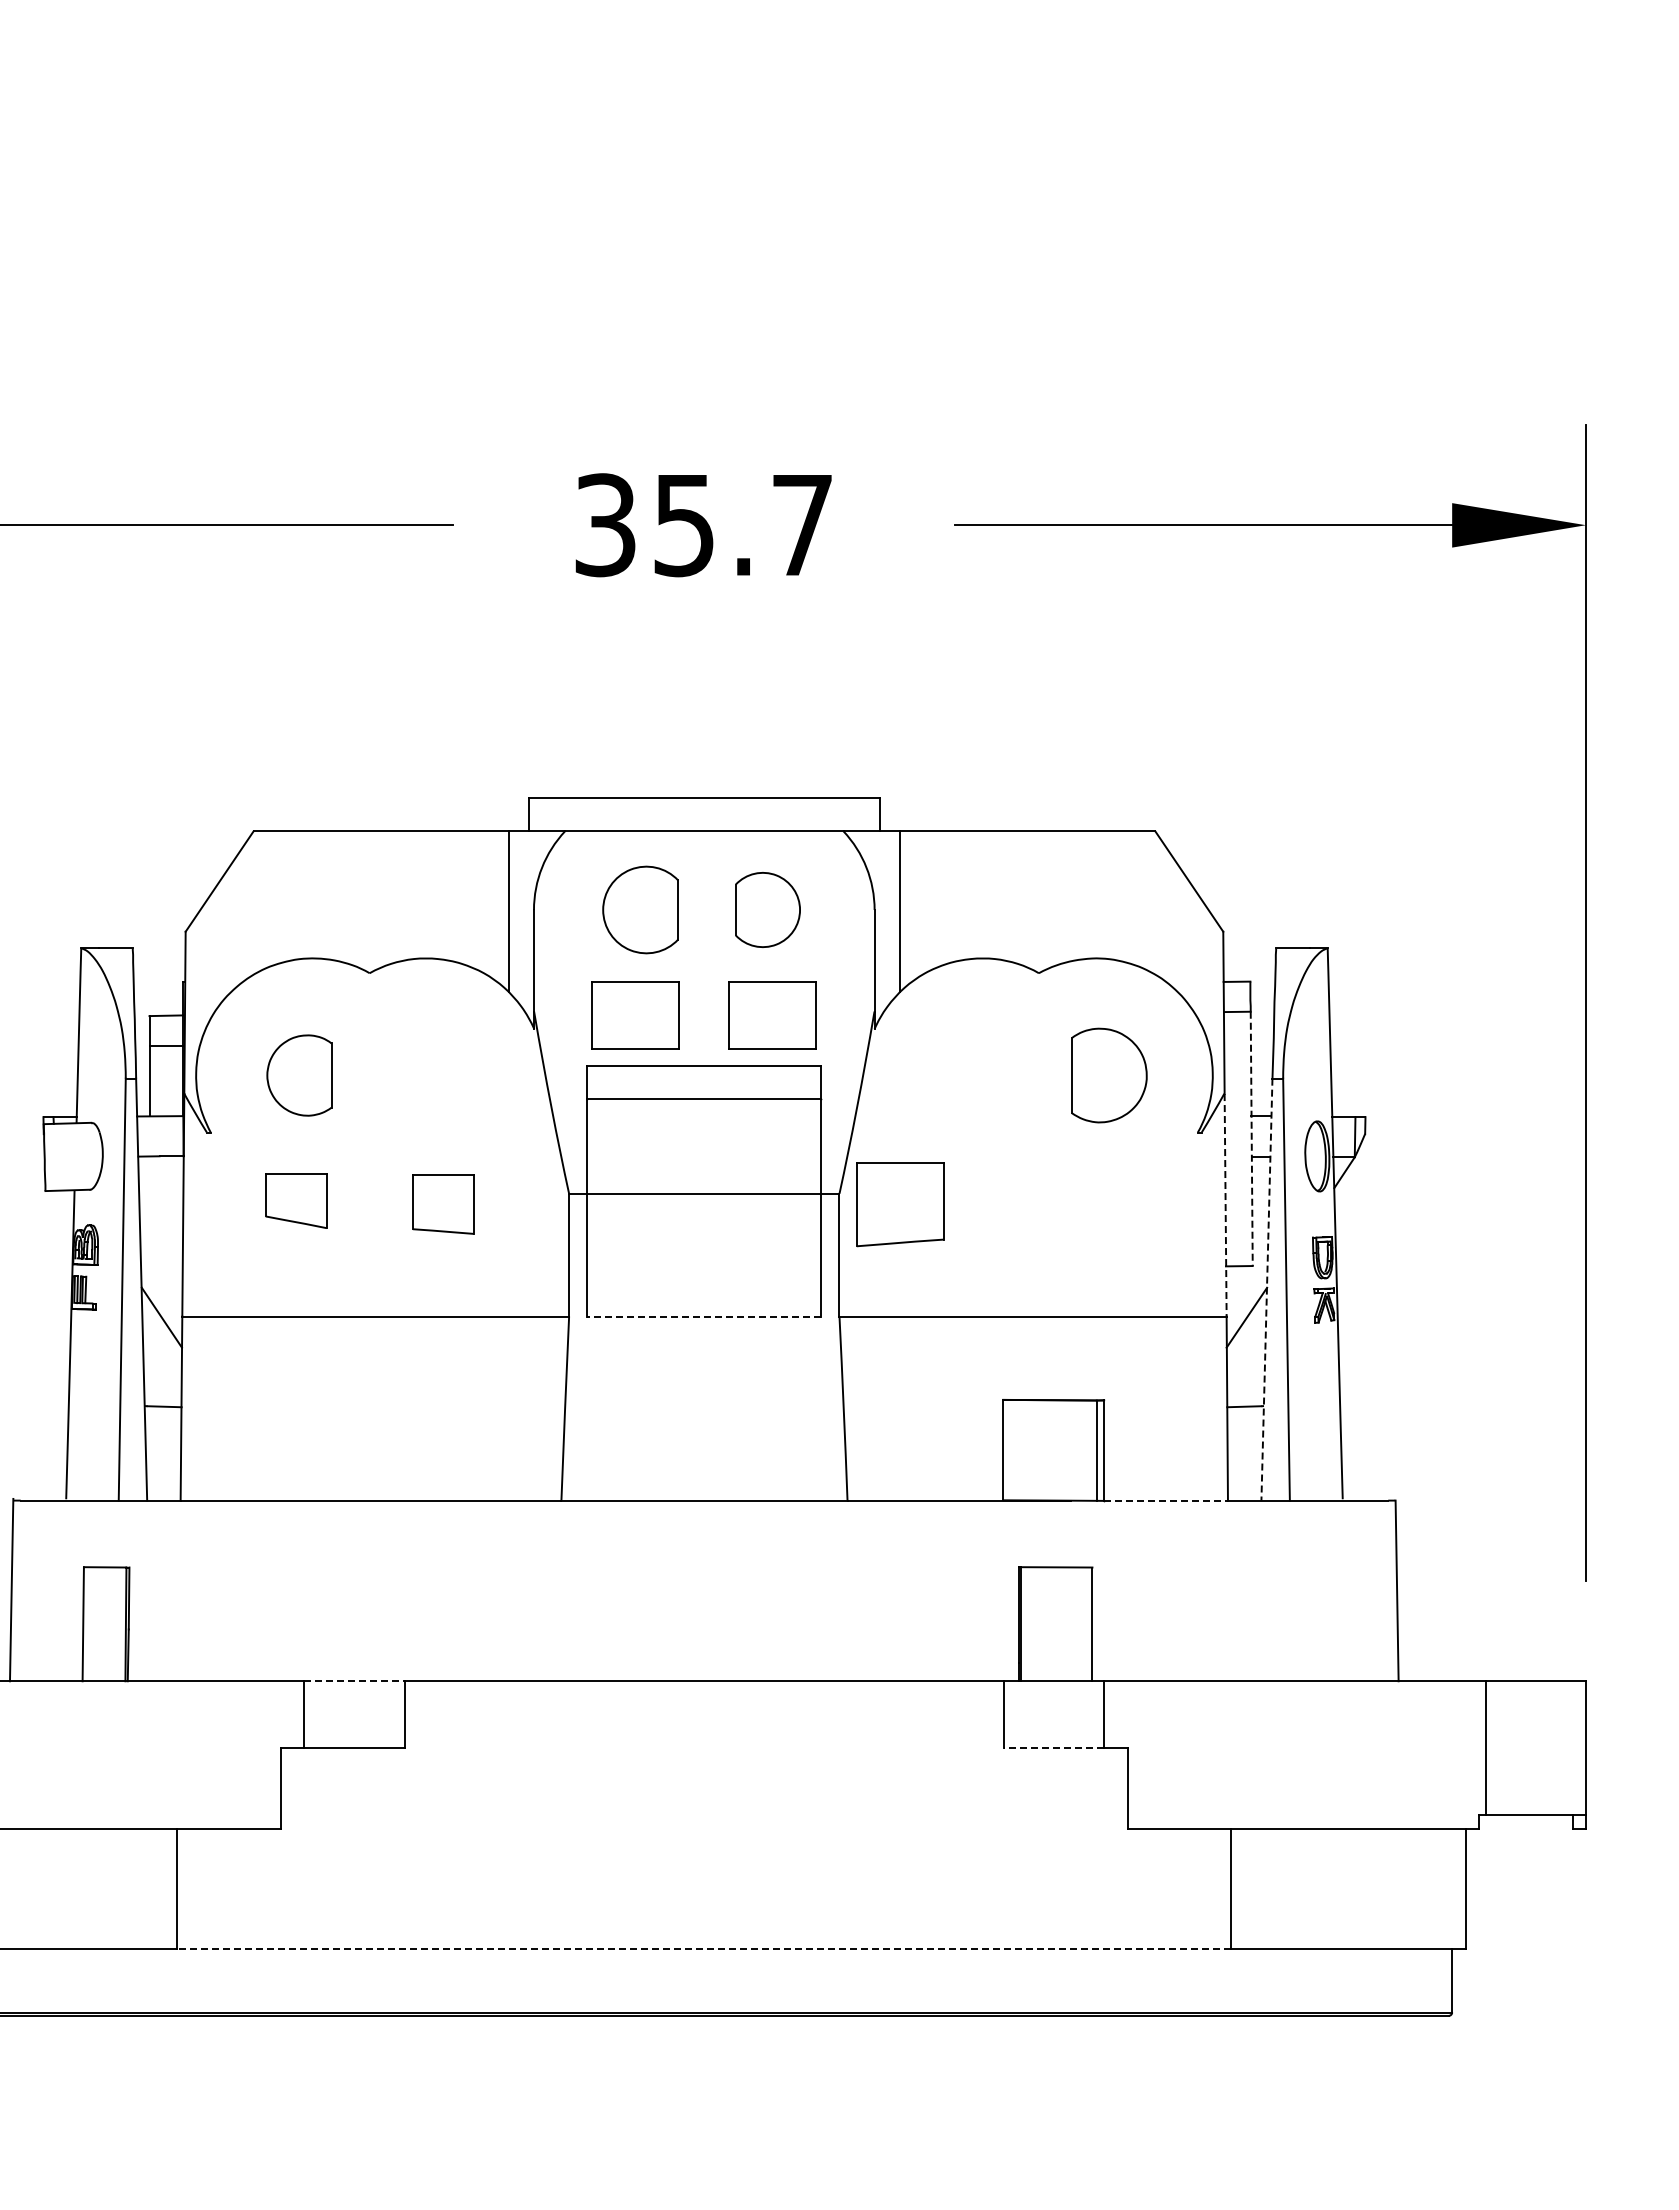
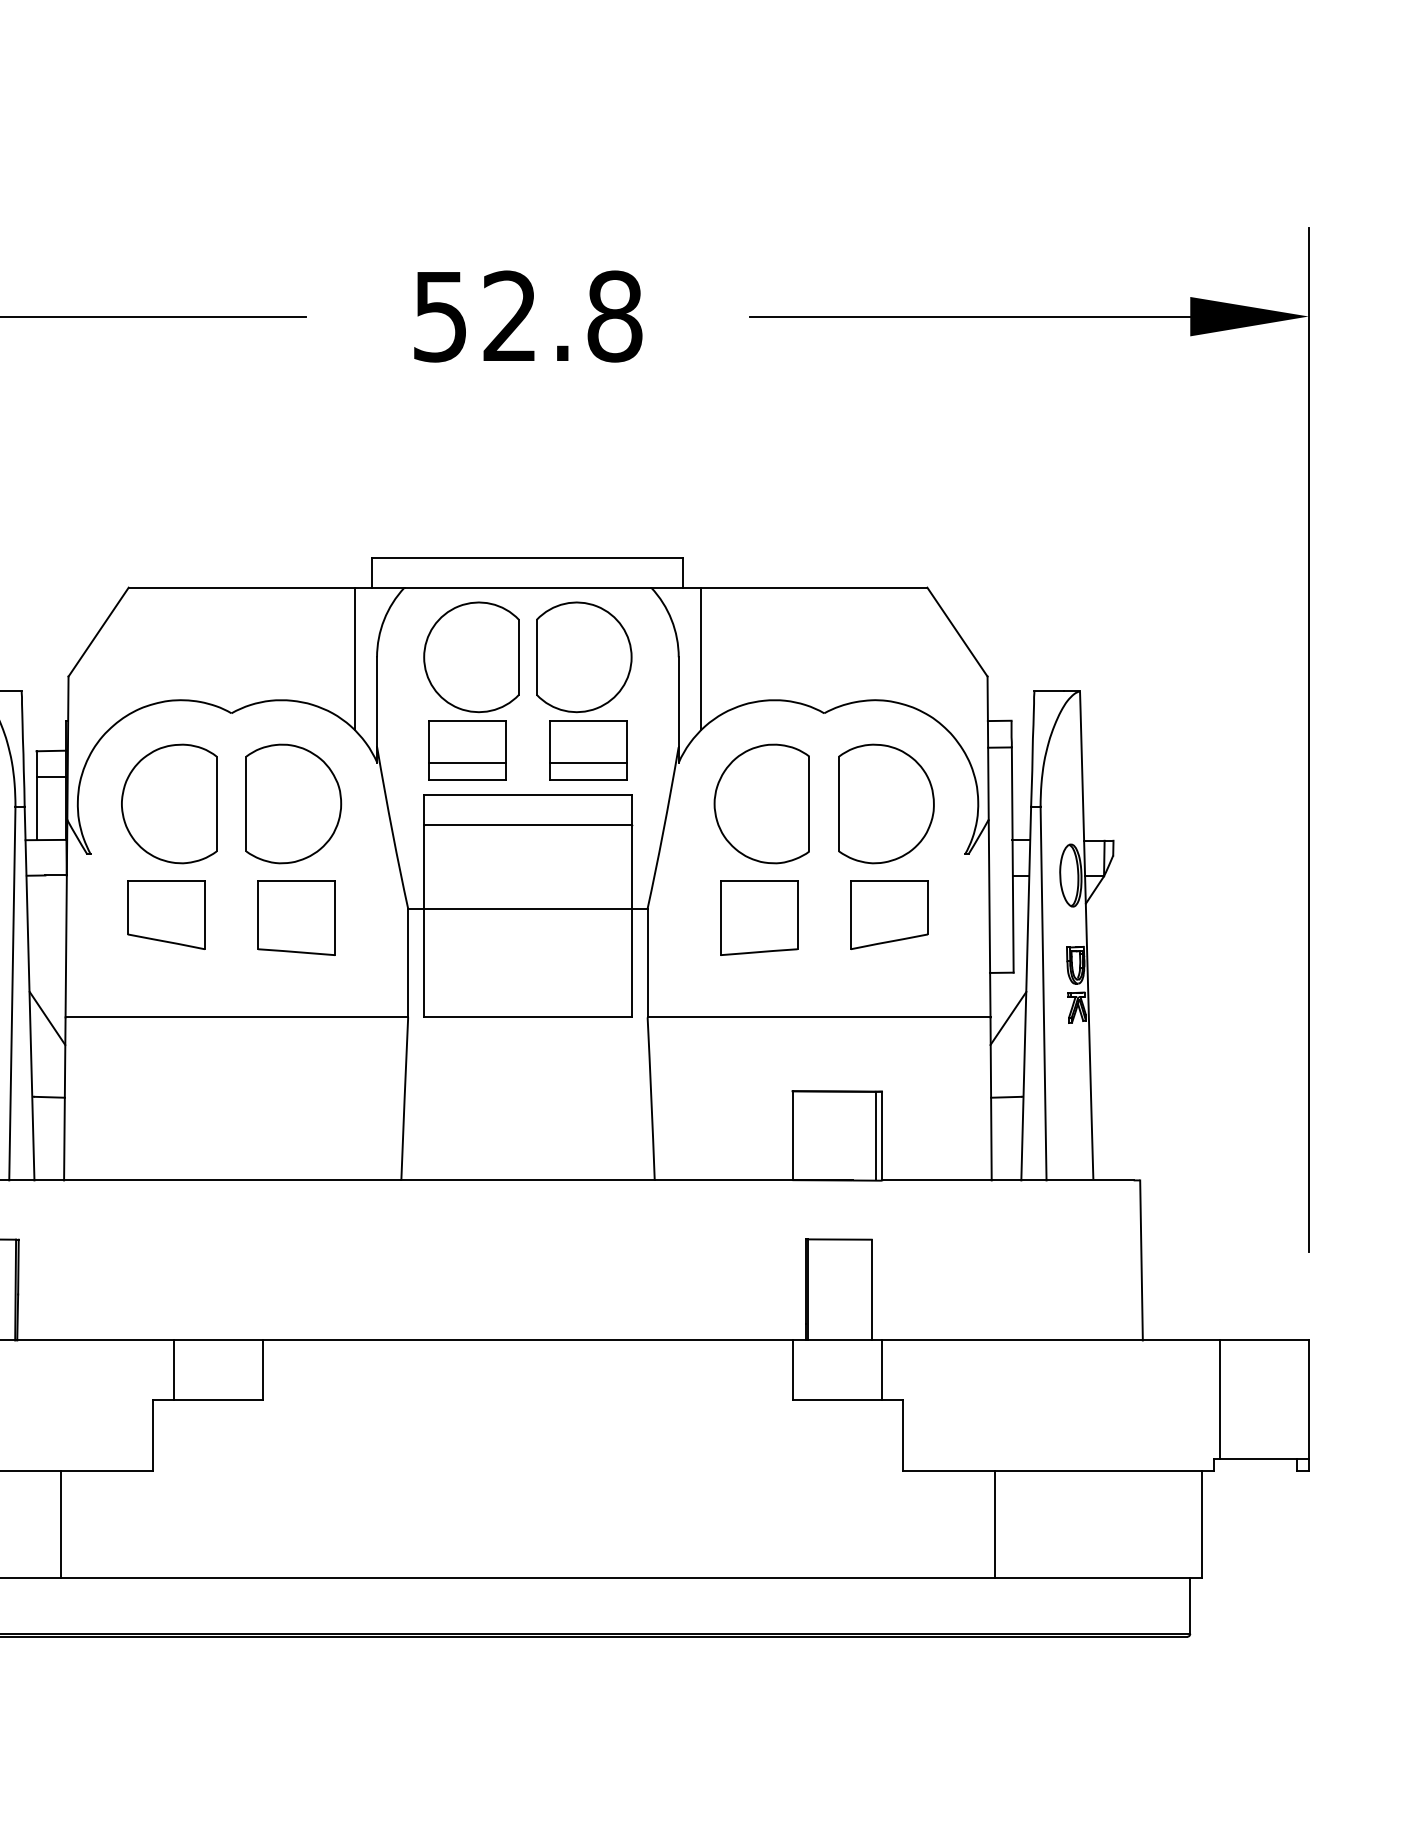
text: (704, 525) -> (528, 316), 35.7 -> 52.8
part: (640, 909) -> (471, 656), size x1.43
part: (767, 909) -> (583, 656), size x1.67
line: (635, 1029) -> (466, 763), added
line: (772, 1029) -> (588, 763), added
part: (299, 1075) -> (169, 803), size x1.67
part: (439, 1075) -> (293, 803), added
part: (968, 1075) -> (761, 803), added
part: (1109, 1075) -> (886, 803), size x1.43
line: (1251, 1139) -> (1012, 860), dashed -> solid
part: (296, 1201) -> (166, 915), size x1.43
part: (1112, 1201) -> (889, 915), added
part: (443, 1204) -> (296, 918), size x1.43
part: (900, 1204) -> (759, 918), moved
line: (1225, 1205) -> (989, 919), dashed -> solid
line: (1266, 1290) -> (1025, 994), dashed -> solid
line: (703, 1316) -> (527, 1017), dashed -> solid
line: (1166, 1500) -> (937, 1180), dashed -> solid
line: (355, 1681) -> (218, 1340), dashed -> solid
line: (1053, 1748) -> (837, 1399), dashed -> solid
line: (703, 1948) -> (527, 1577), dashed -> solid

